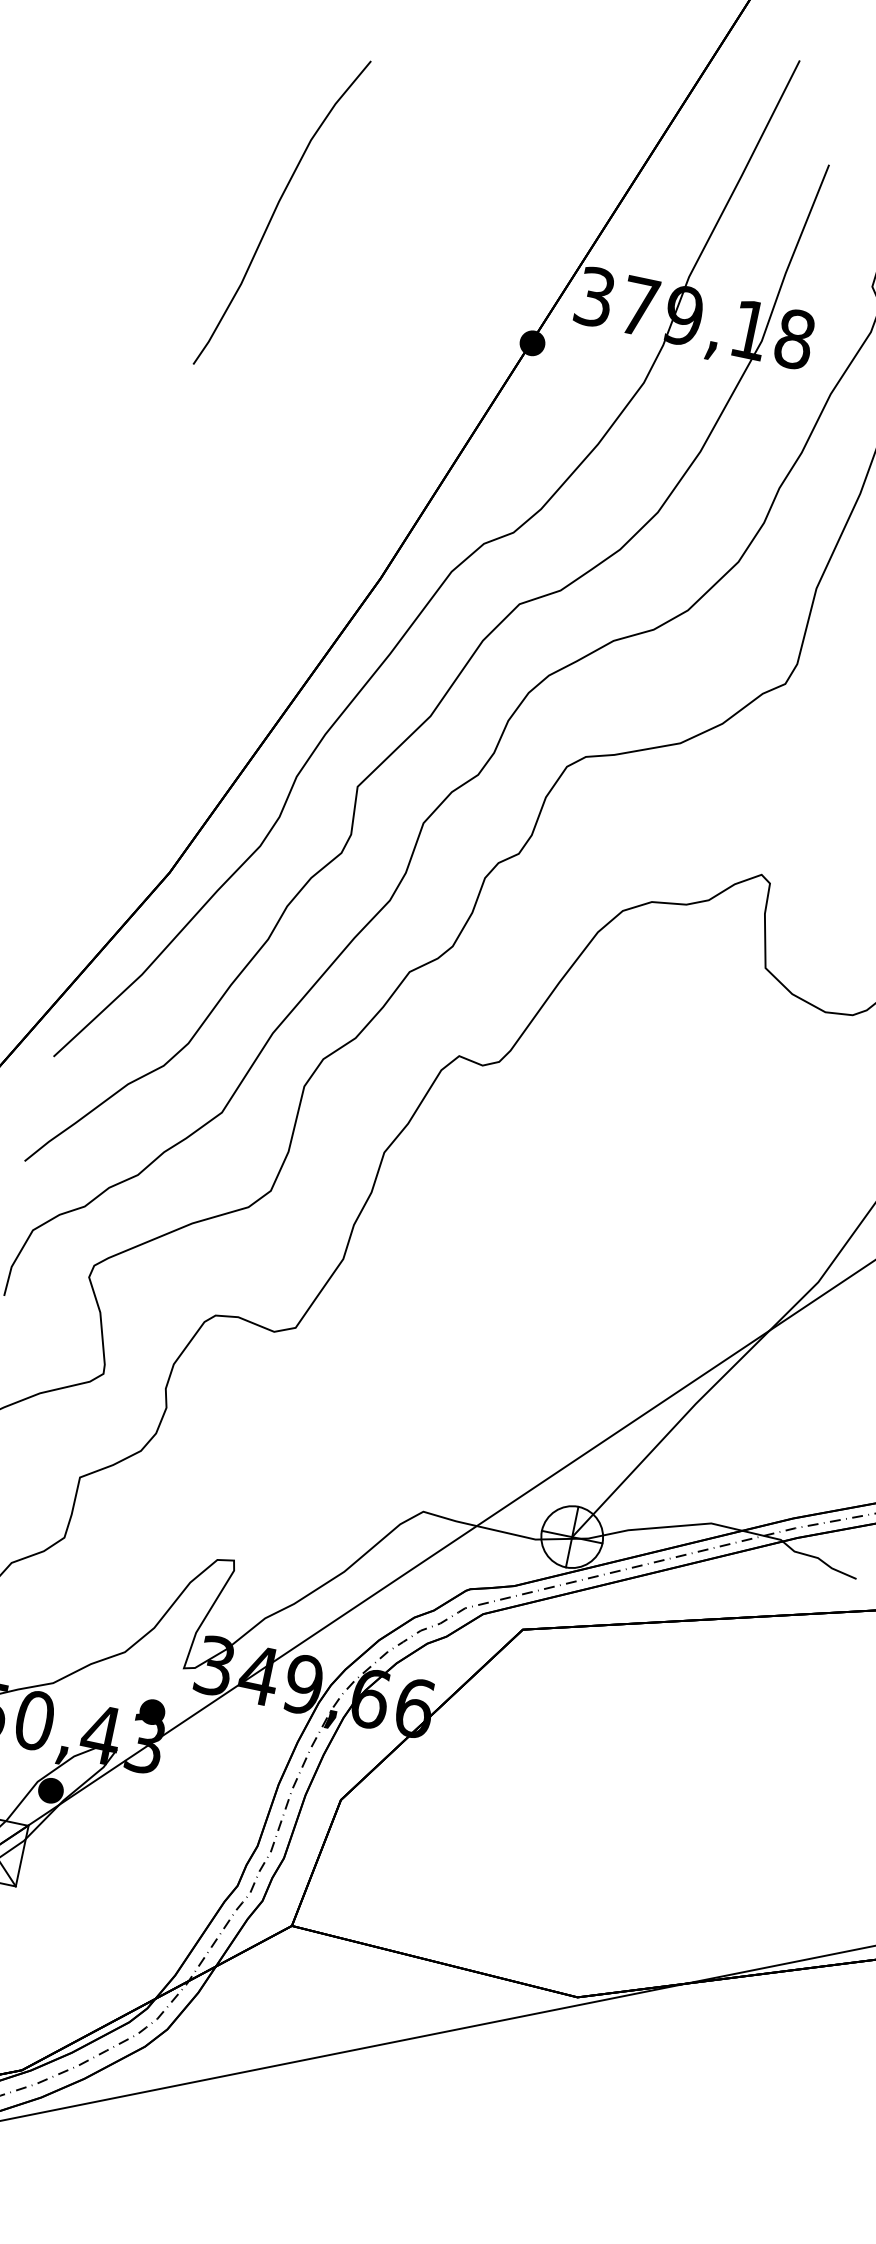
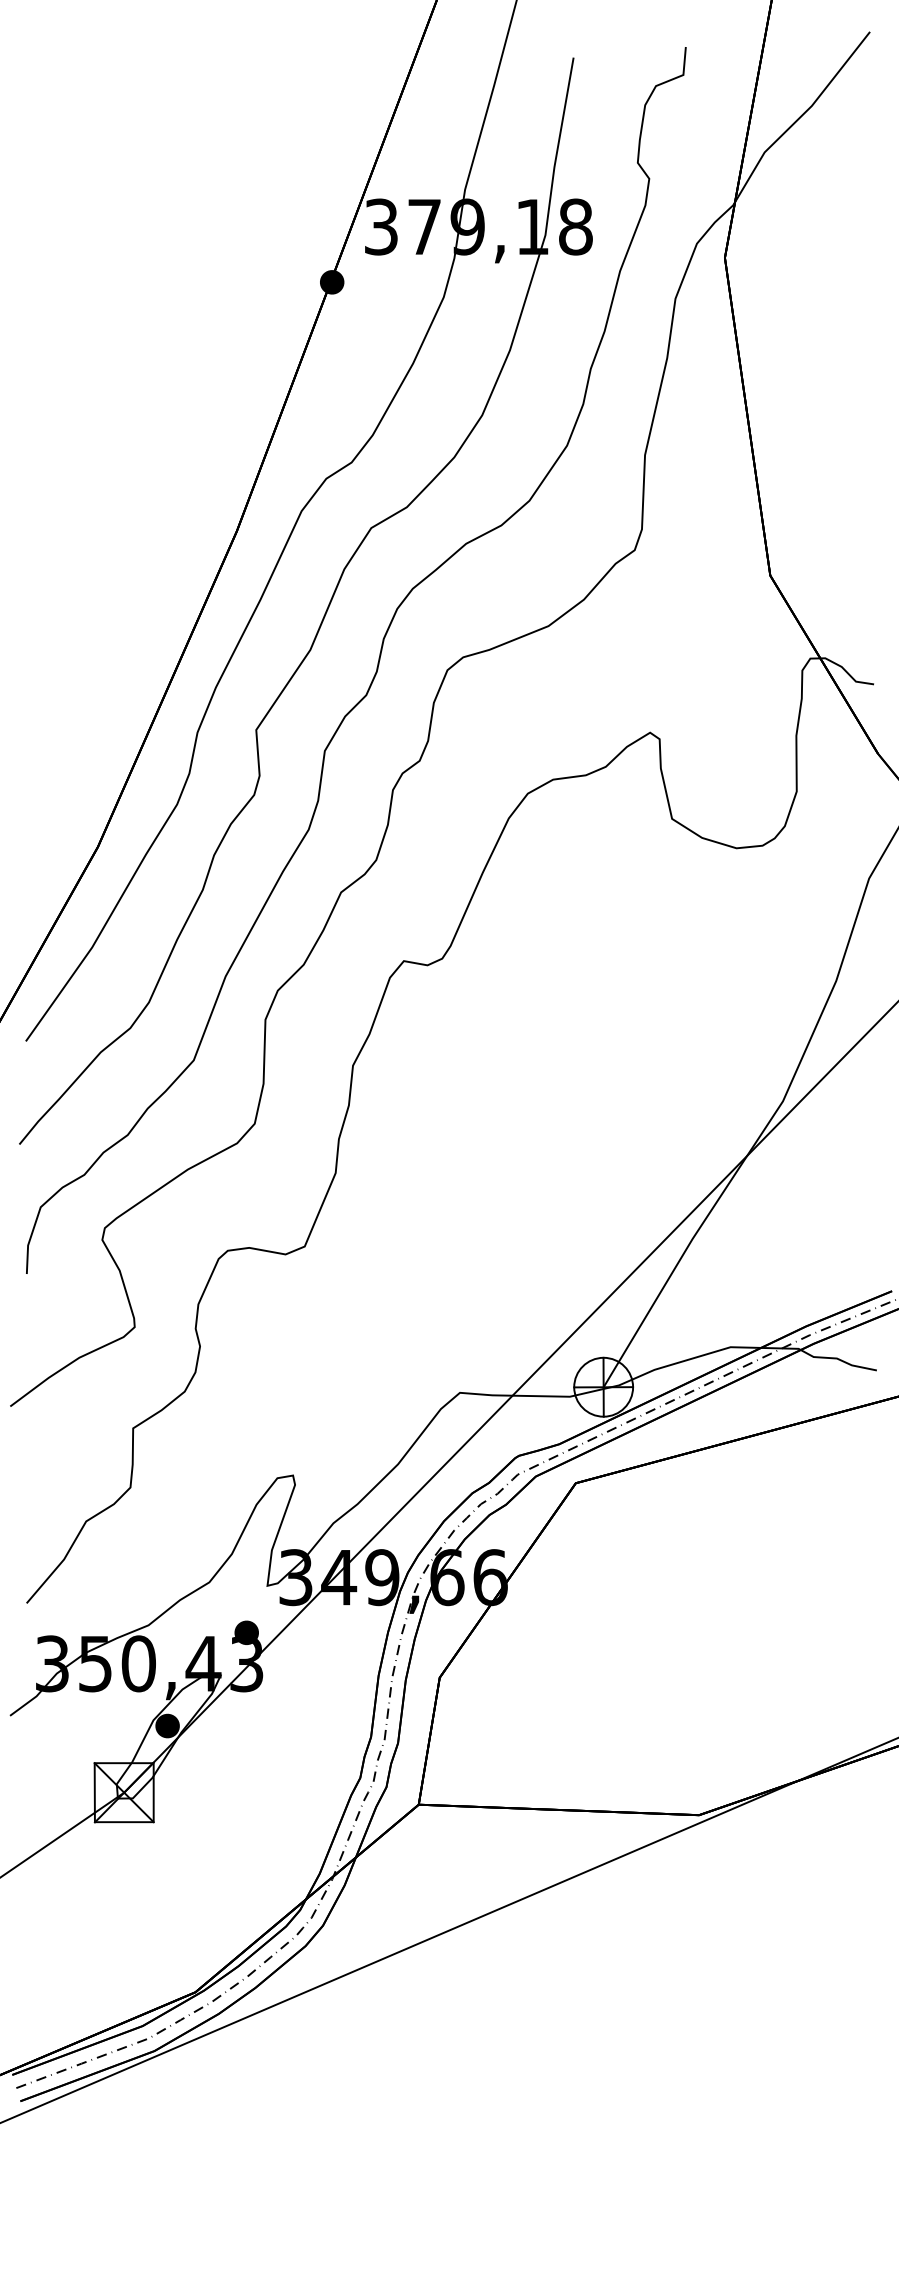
curve: (276, 210) -> (67, 208), removed

